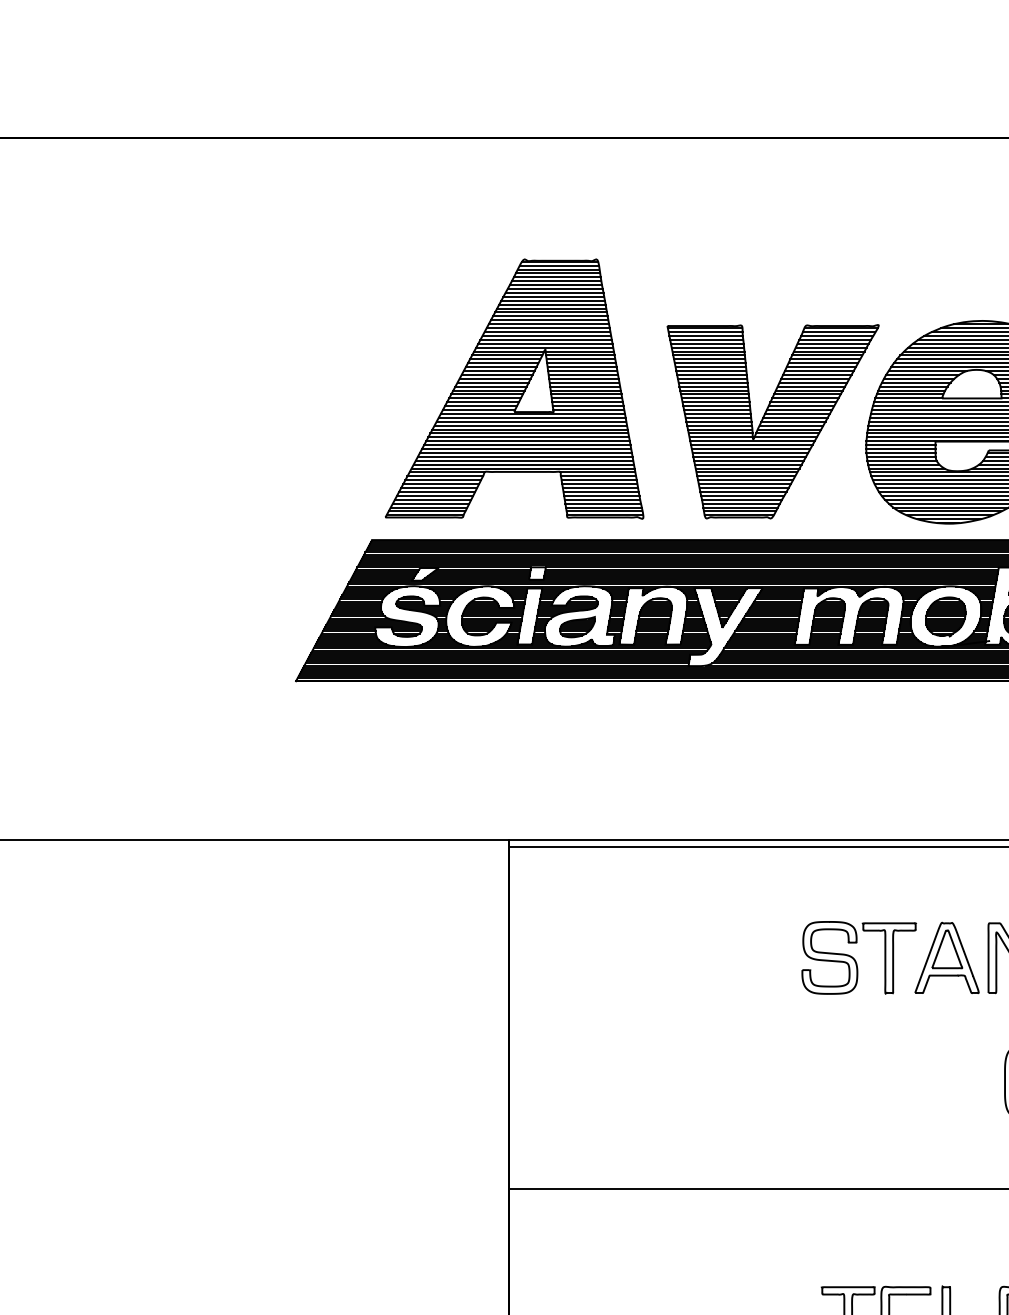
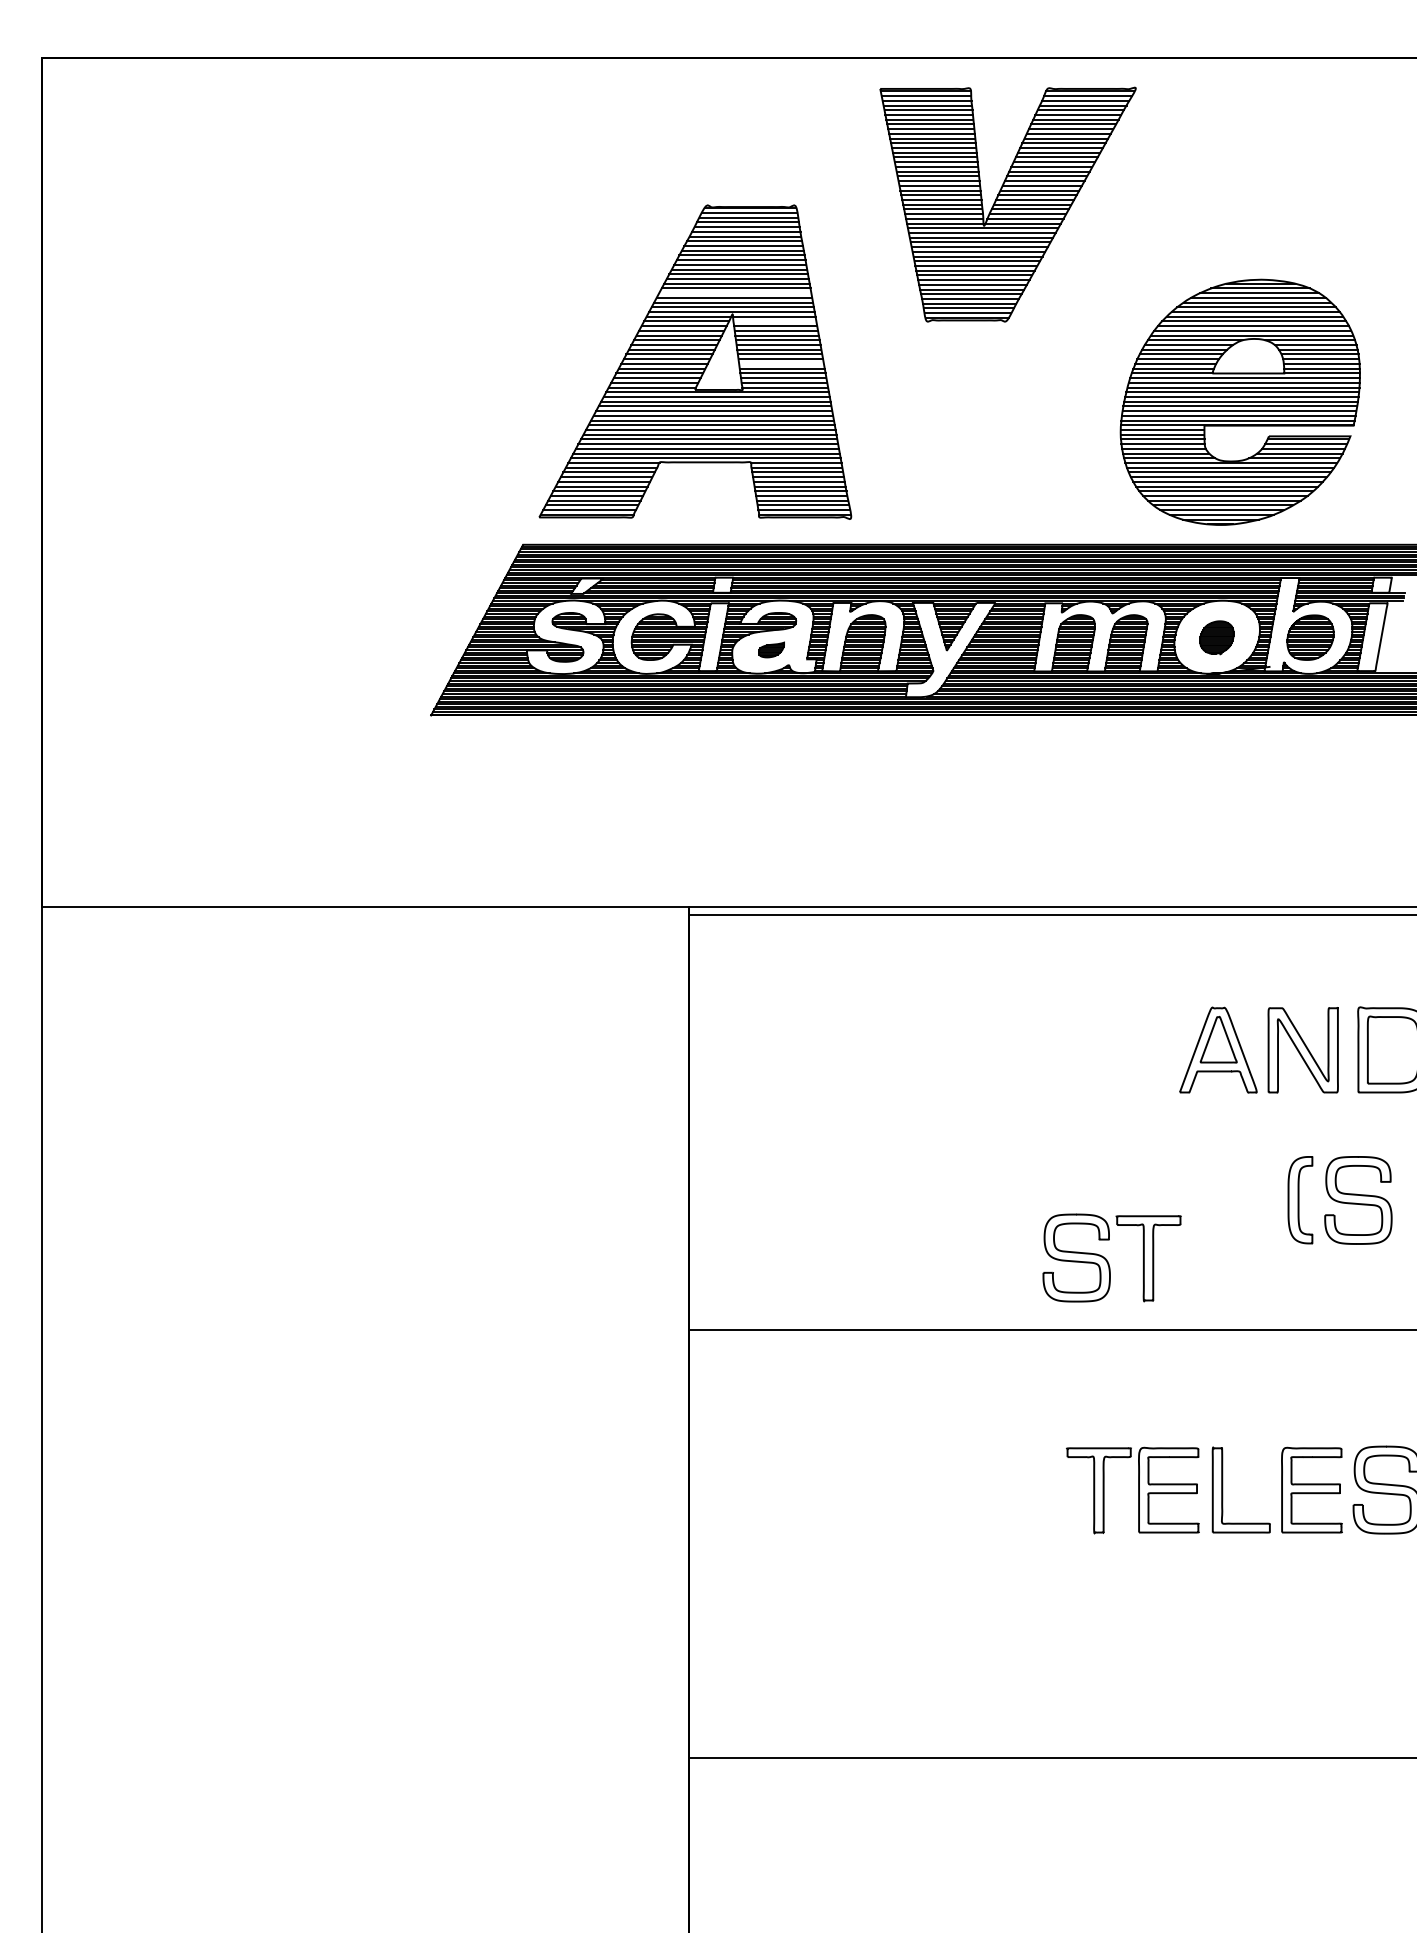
line: (547, 332) -> (735, 293), removed
line: (579, 355) -> (774, 321), removed
line: (585, 390) -> (781, 363), removed
part: (772, 421) -> (1007, 204), moved
part: (945, 616) -> (1216, 637), size x0.7
part: (577, 626) -> (771, 649), size x0.6
part: (858, 957) -> (1111, 1257), moved

